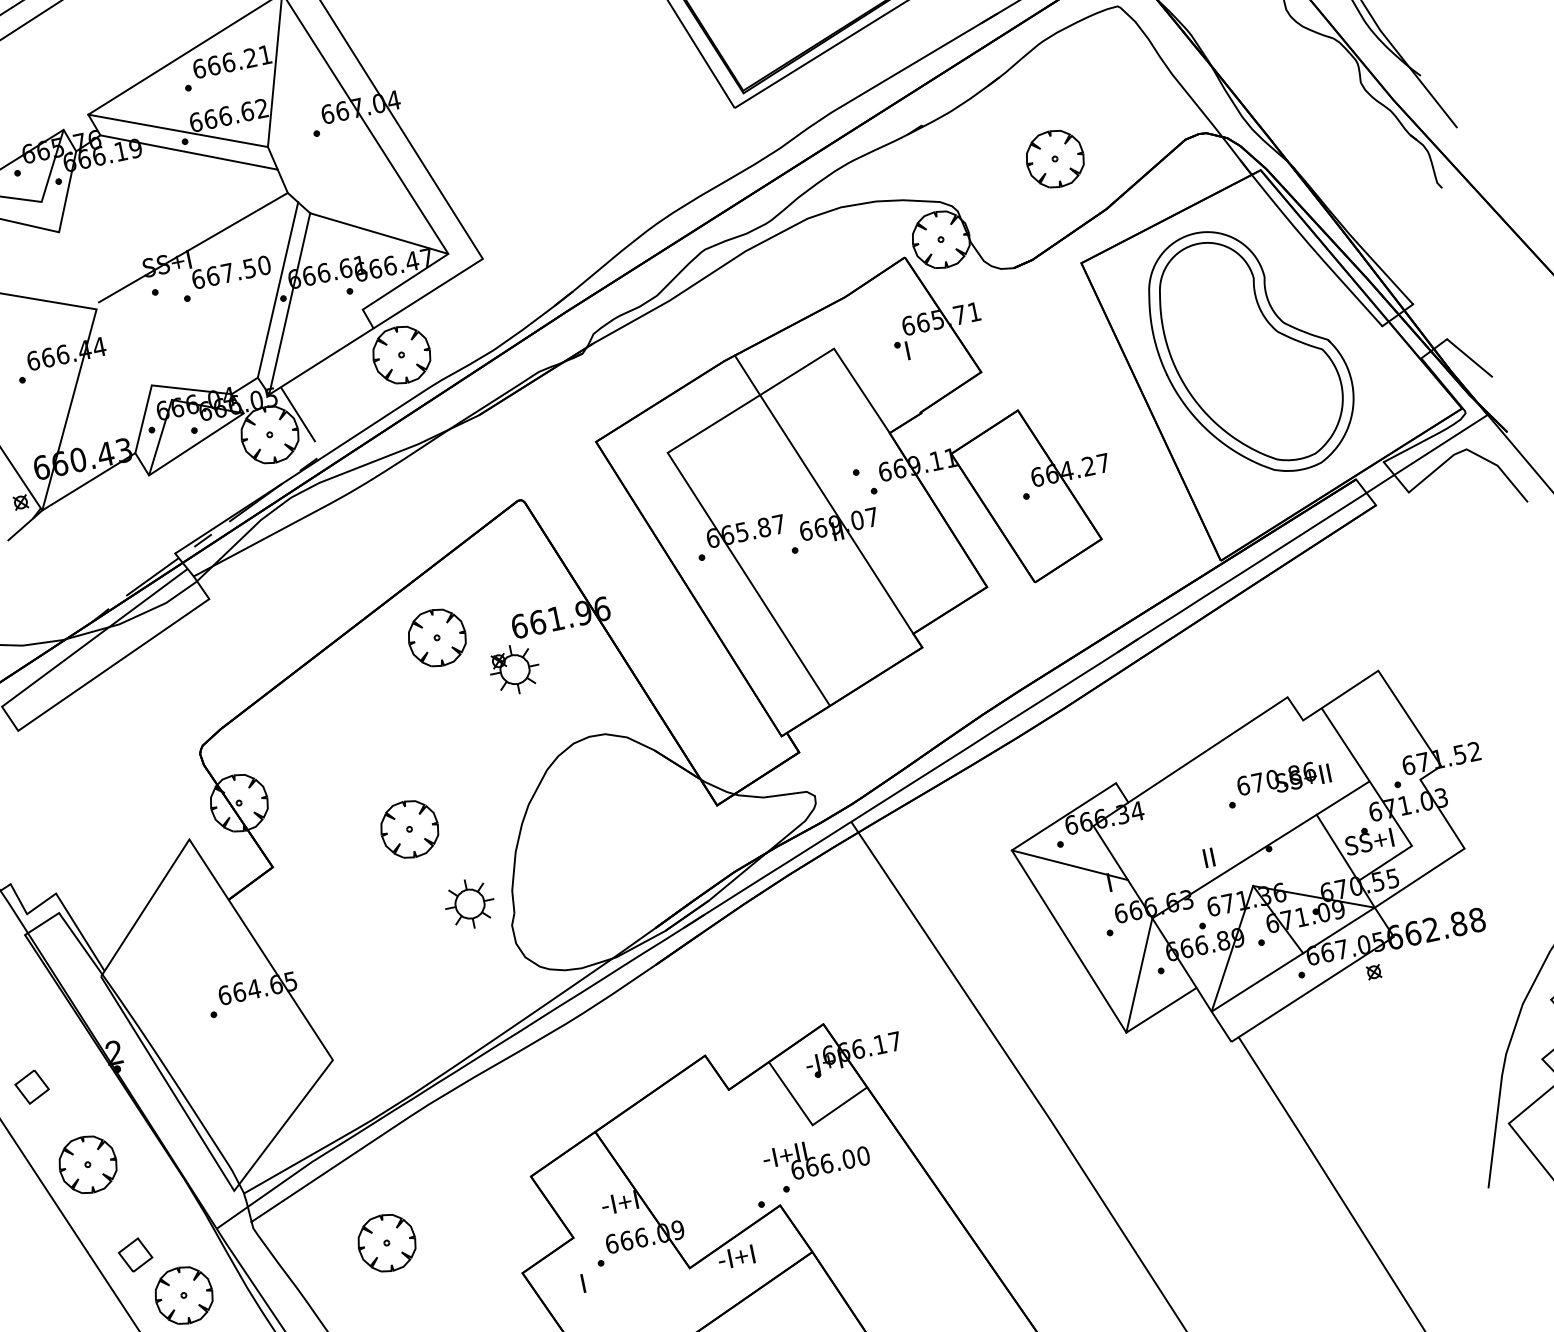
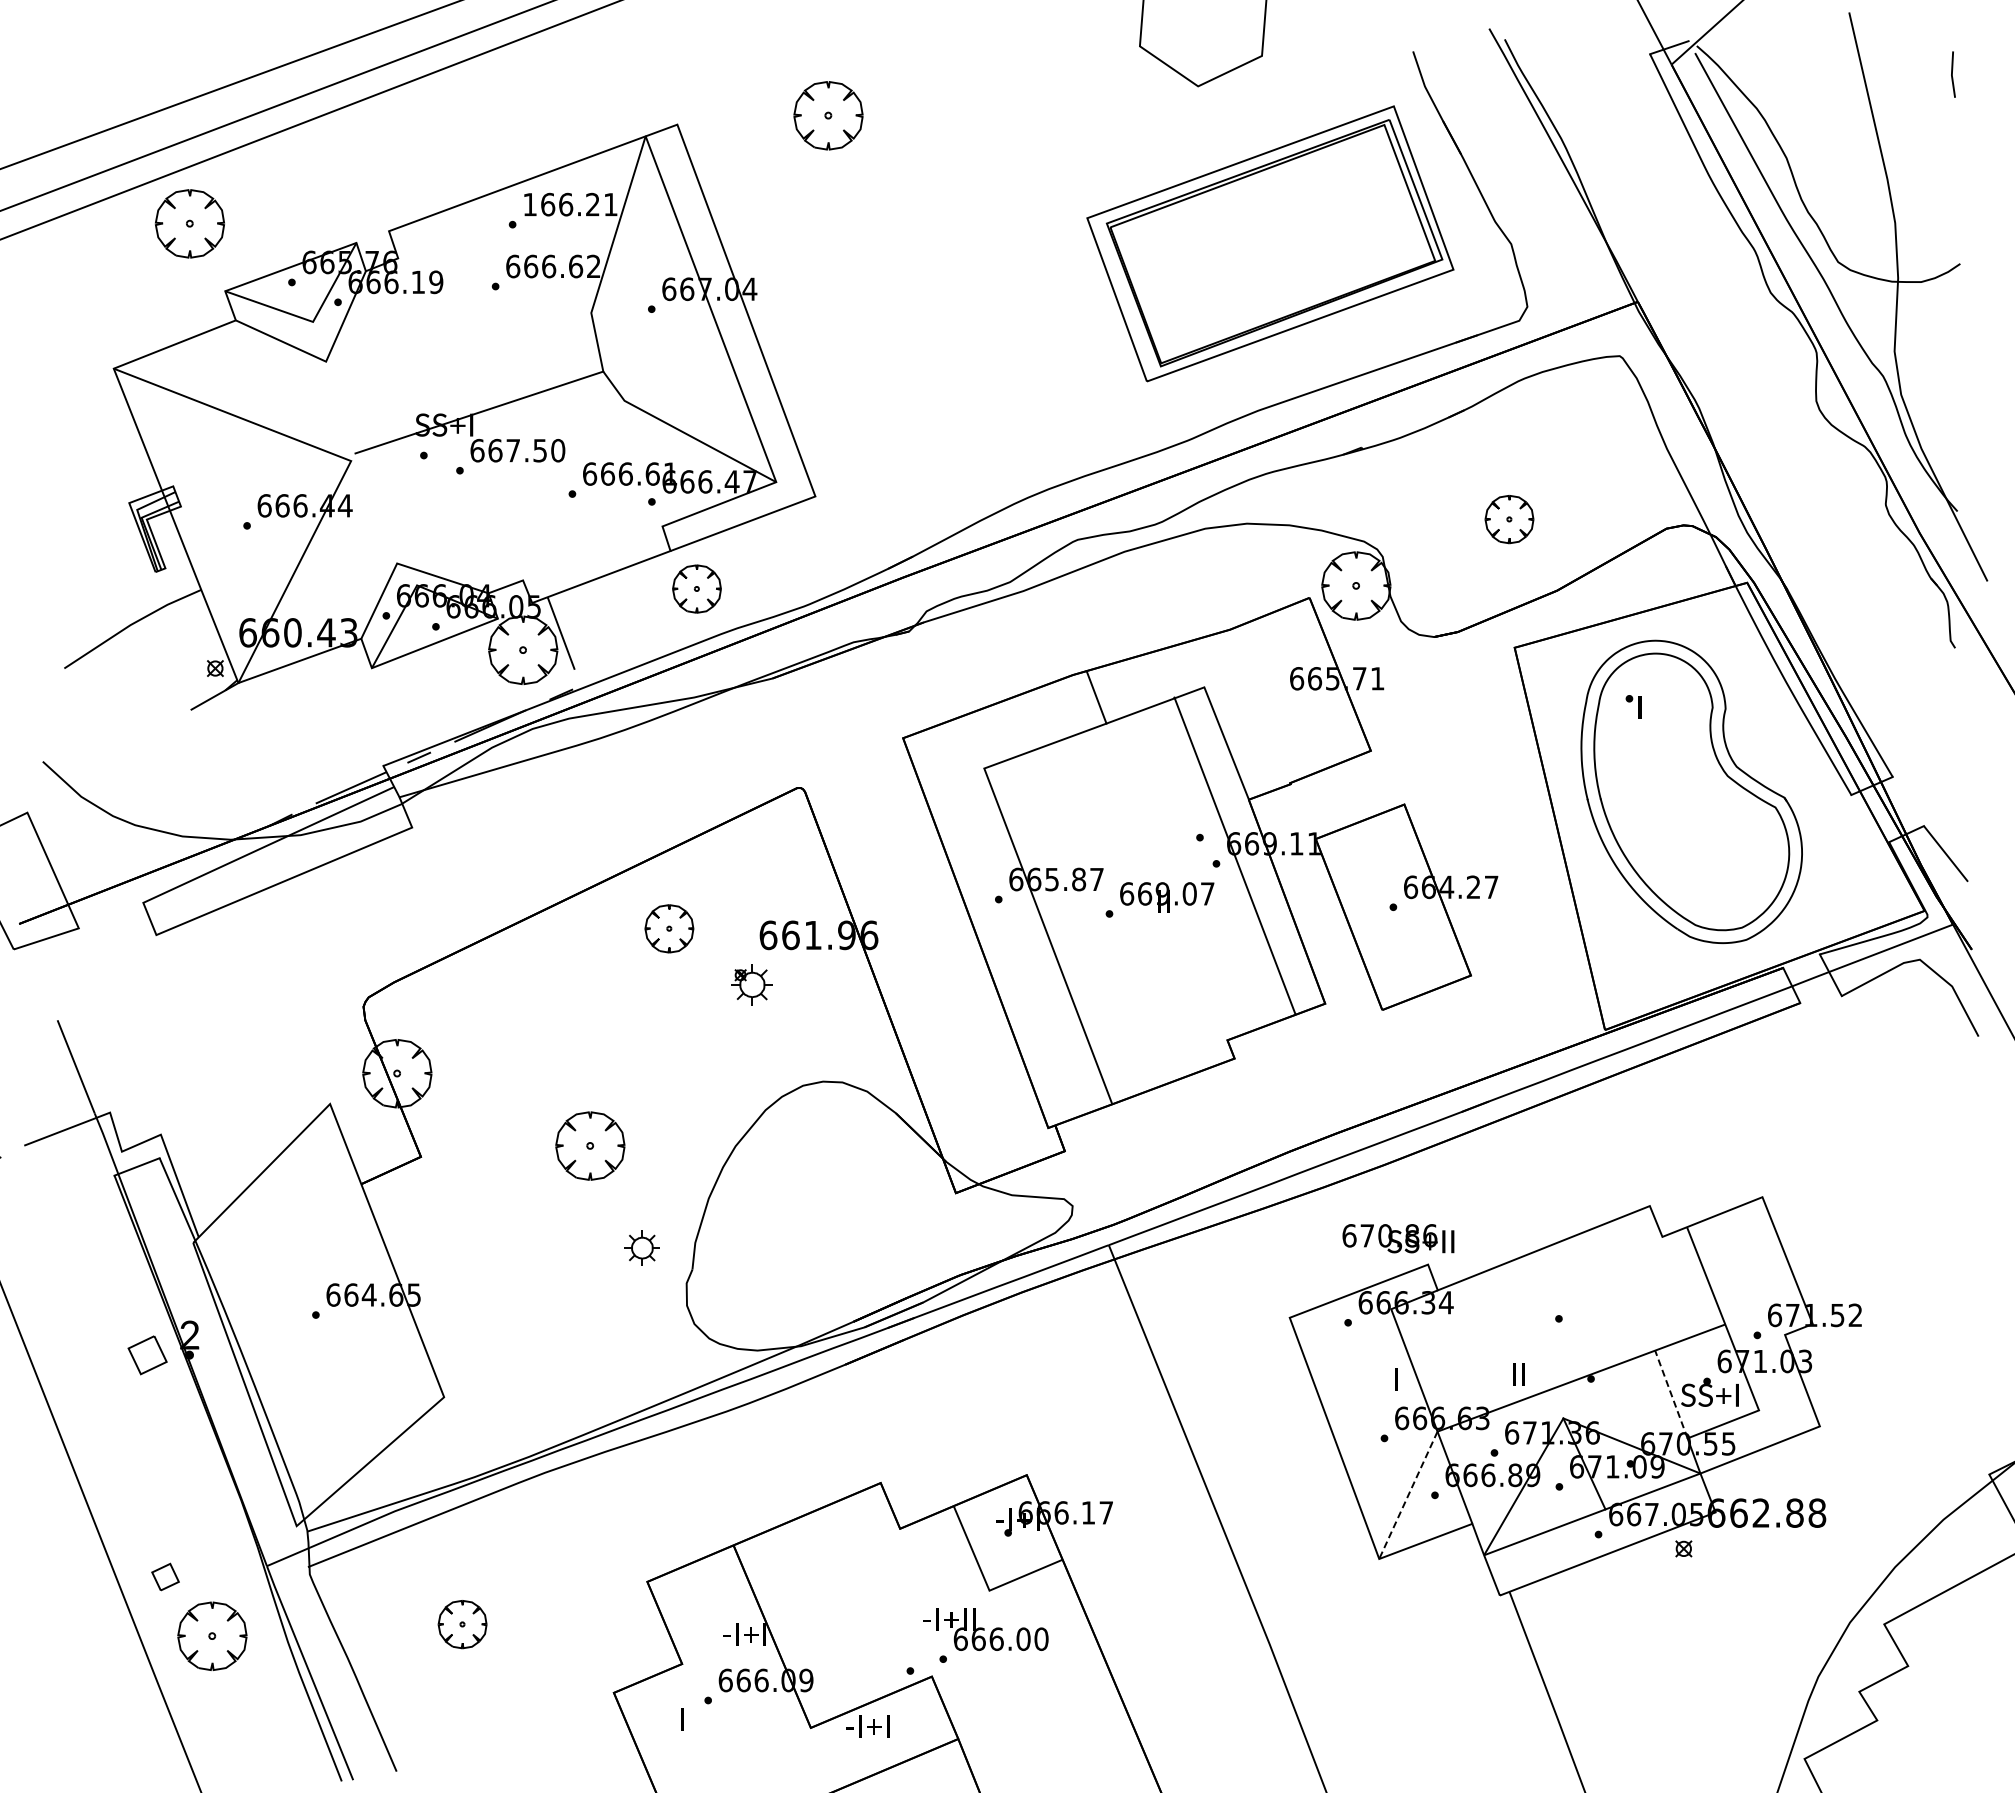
text: (199, 68) -> (530, 204), 666.21 -> 166.21
line: (178, 130) -> (490, 271), removed
line: (188, 152) -> (497, 299), removed
part: (1055, 159) -> (1509, 519), size x0.7
line: (278, 289) -> (568, 482), removed
line: (289, 303) -> (578, 501), removed
part: (902, 350) -> (1633, 706), moved
part: (401, 354) -> (696, 588), size x0.7
line: (836, 514) -> (1234, 855), moved
part: (437, 637) -> (669, 928), size x0.7
part: (514, 669) -> (751, 984), size x0.7
text: (1284, 779) -> (1398, 1238), moved
line: (1337, 847) -> (1671, 1394), solid -> dashed
line: (1069, 864) -> (1353, 1348), removed
part: (468, 903) -> (641, 1247), size x0.6
line: (1139, 975) -> (1408, 1495), solid -> dashed
part: (32, 1087) -> (147, 1355), moved
part: (87, 1164) -> (131, 1459), removed
part: (386, 1243) -> (462, 1624), size x0.7
part: (135, 1254) -> (165, 1576), size x0.7

